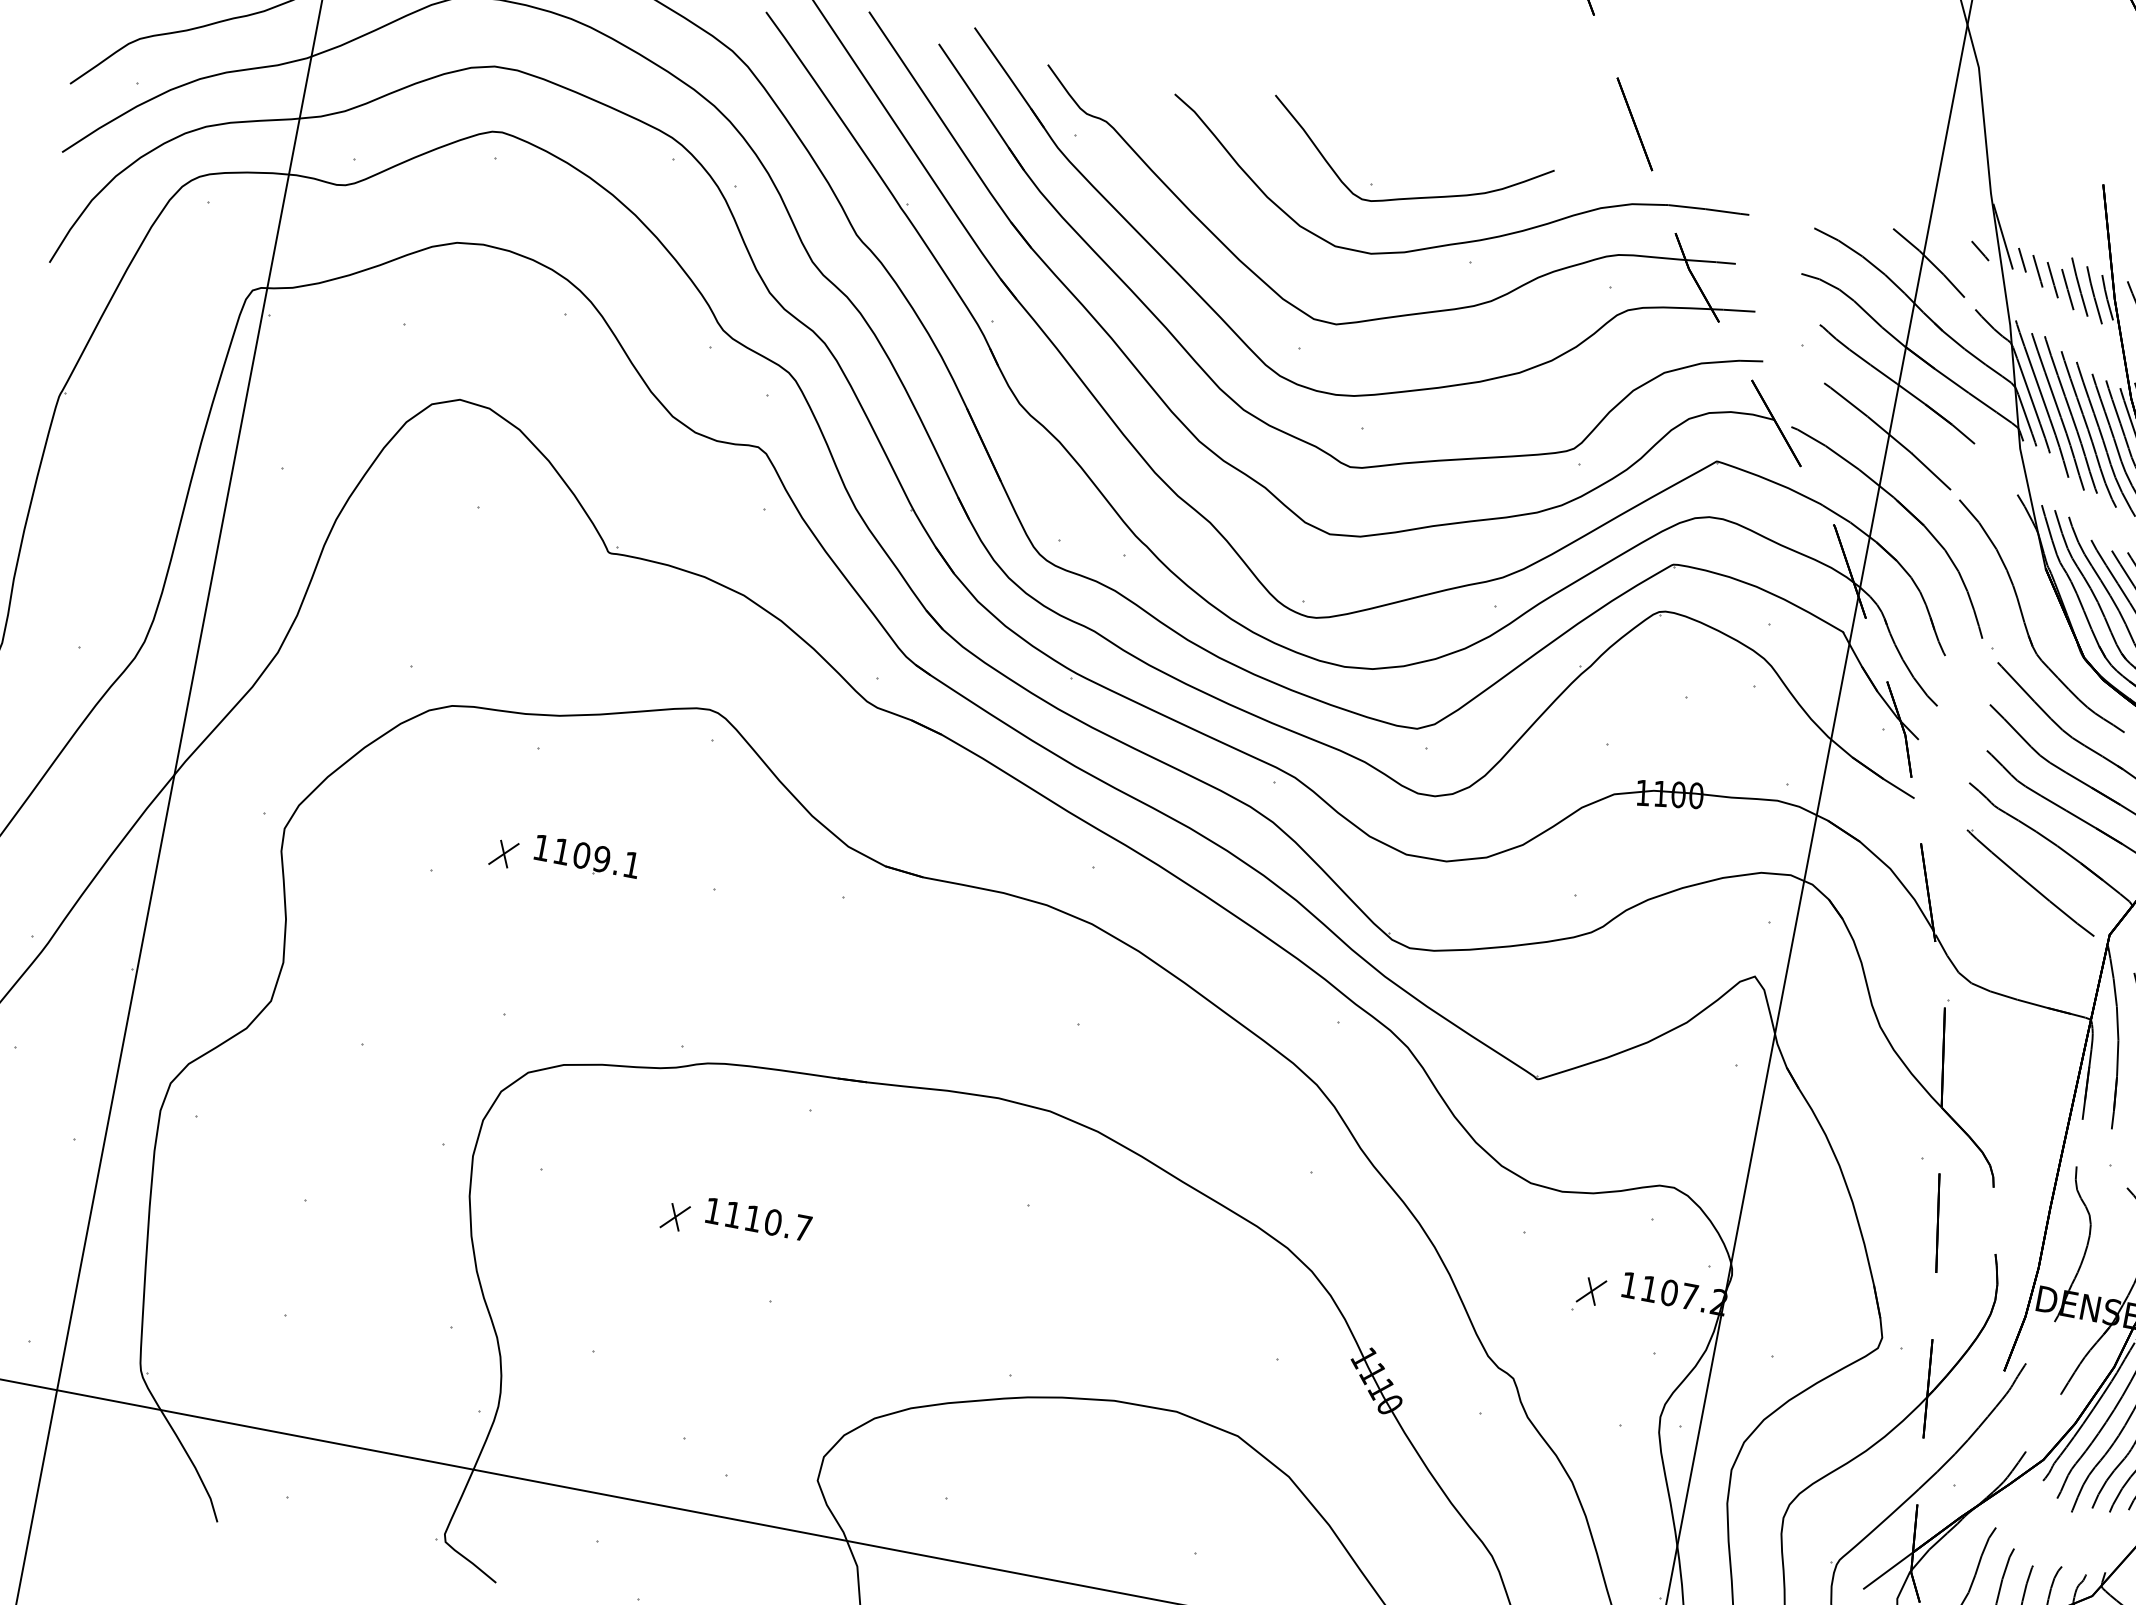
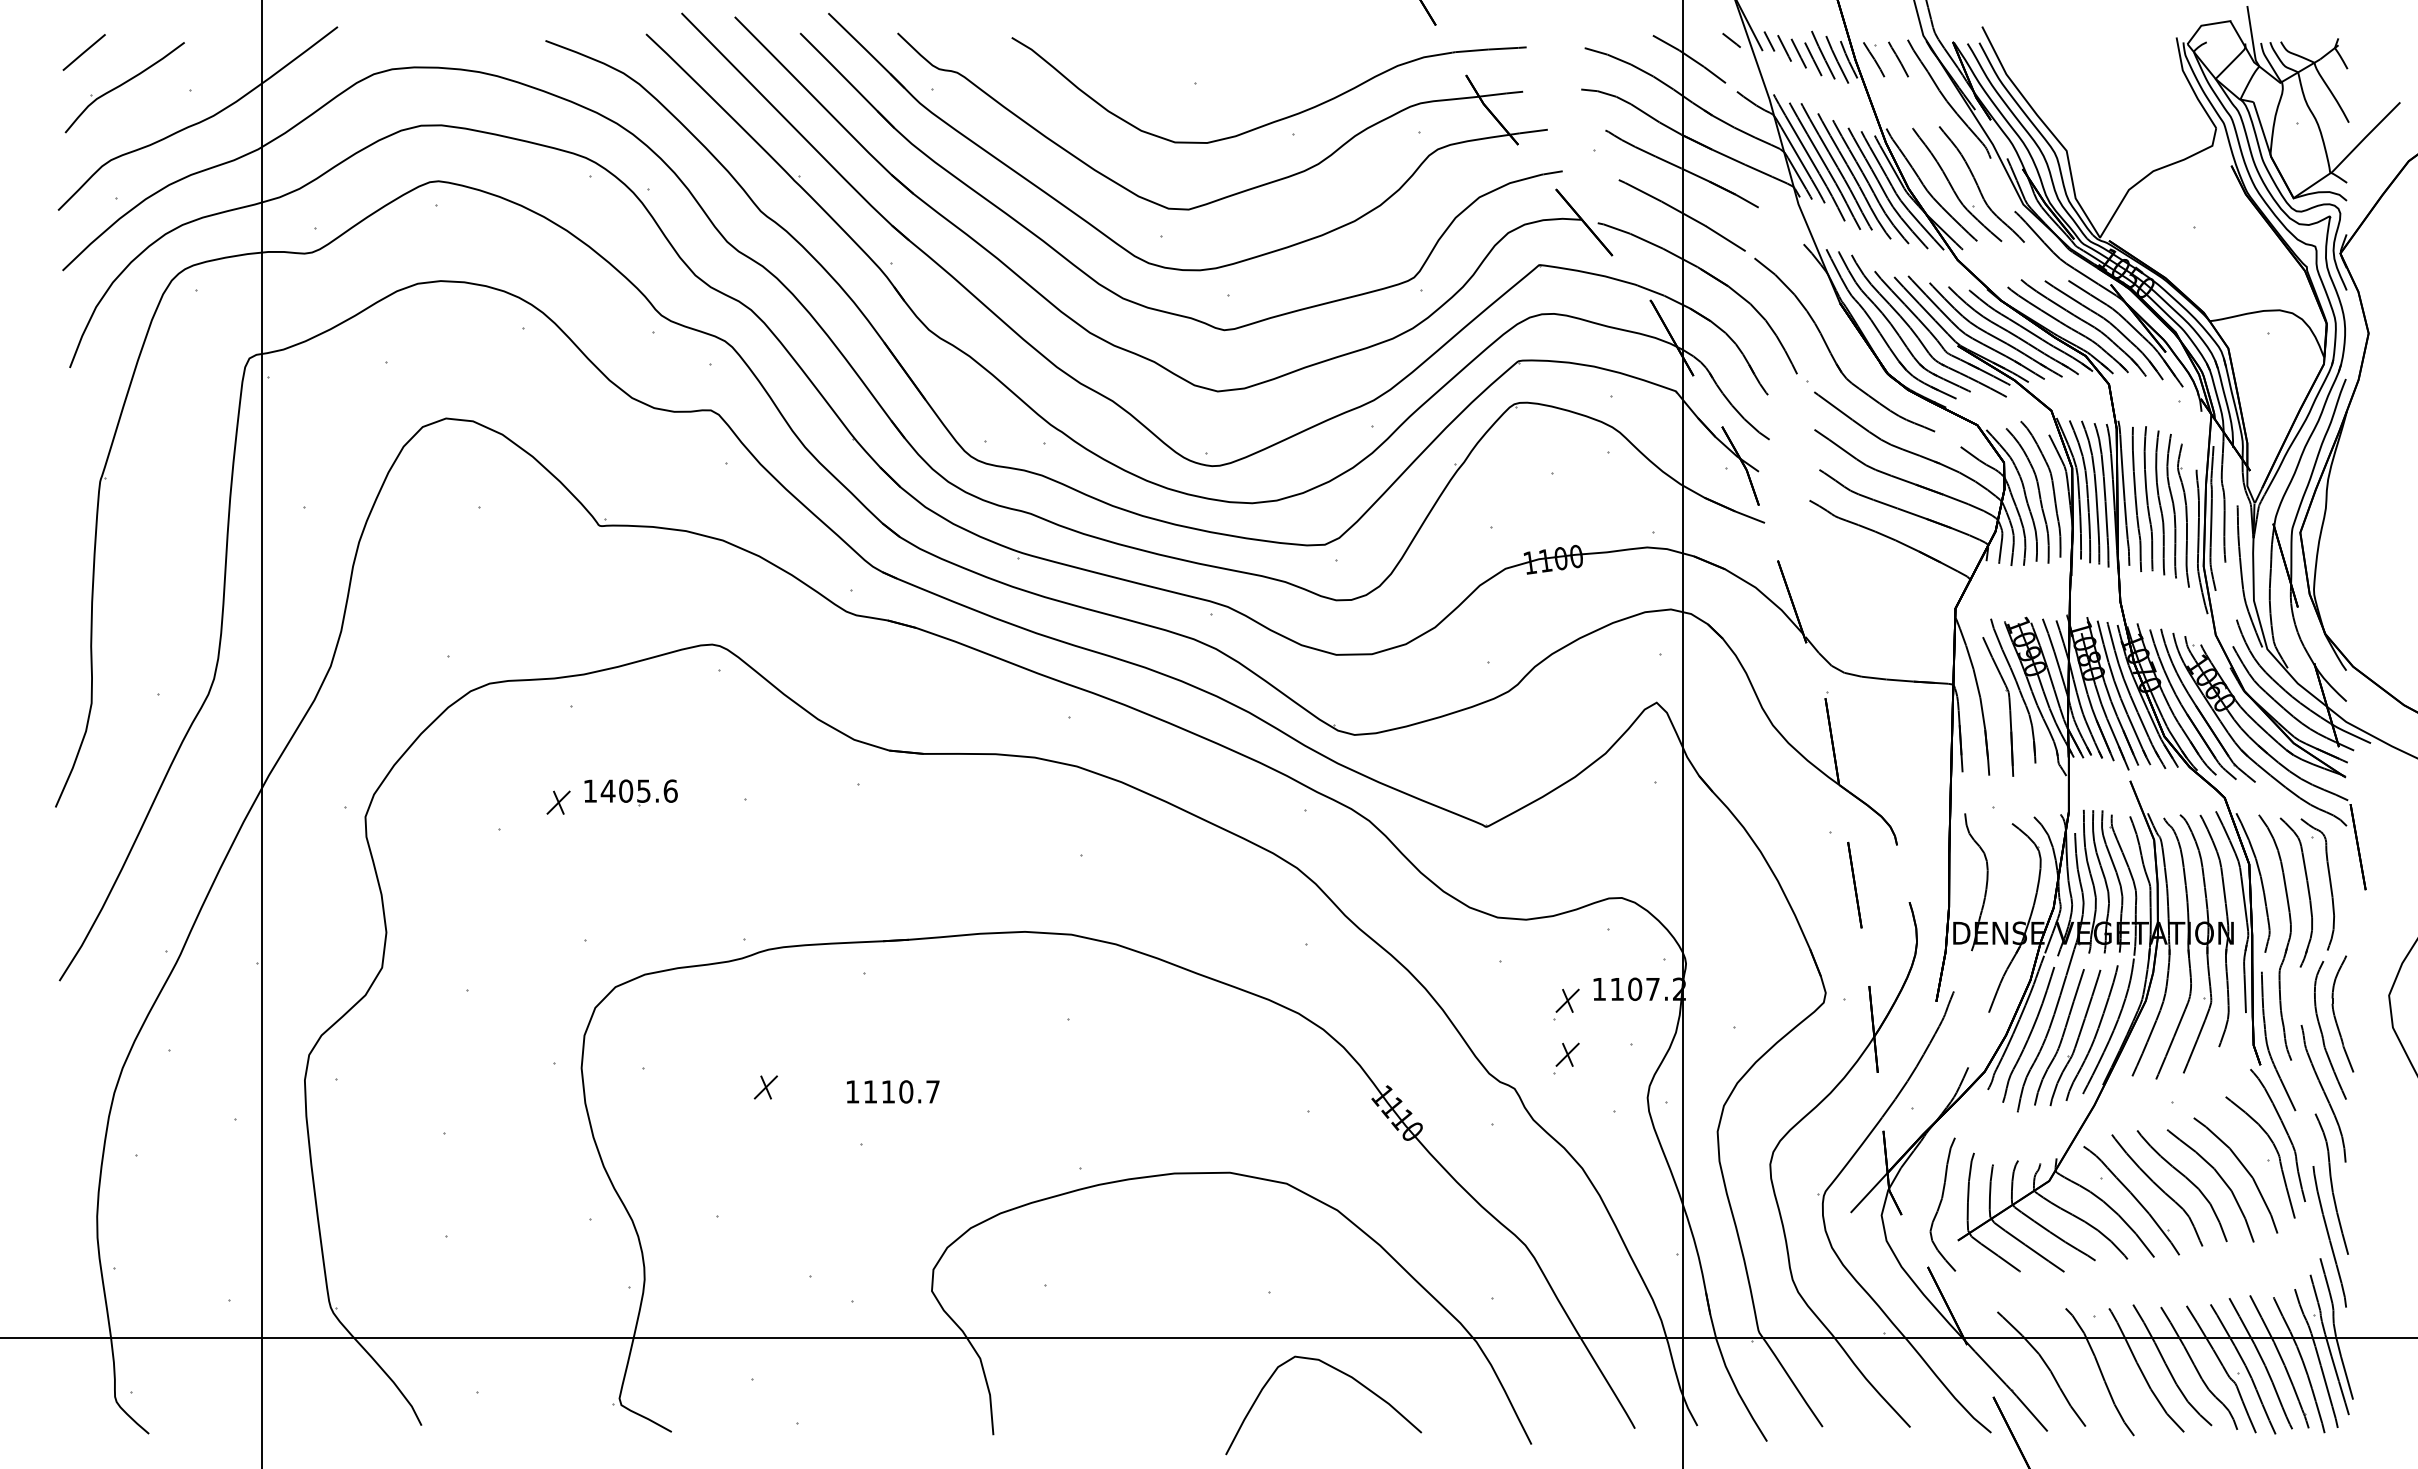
curve: (1411, 197) -> (1232, 87), removed
text: (595, 857) -> (638, 790), 1109.1 -> 1405.6
part: (2030, 881) -> (1878, 575), removed
text: (759, 1219) -> (893, 1091), moved
part: (1577, 1355) -> (1566, 1058), added

